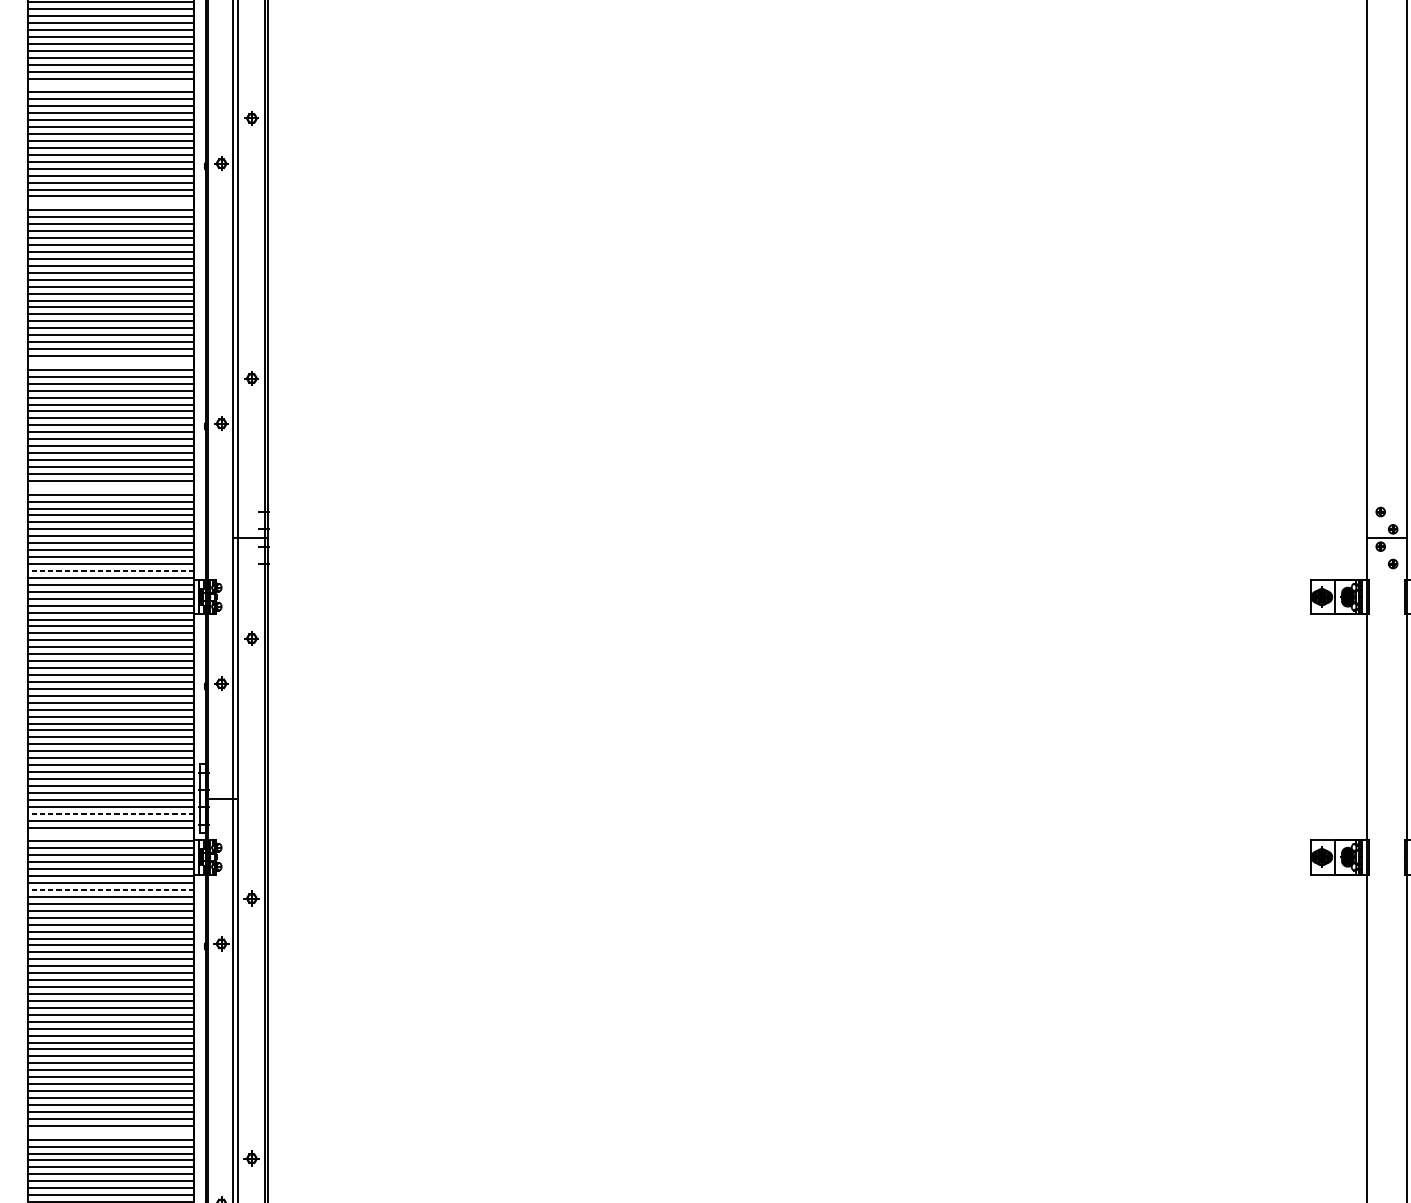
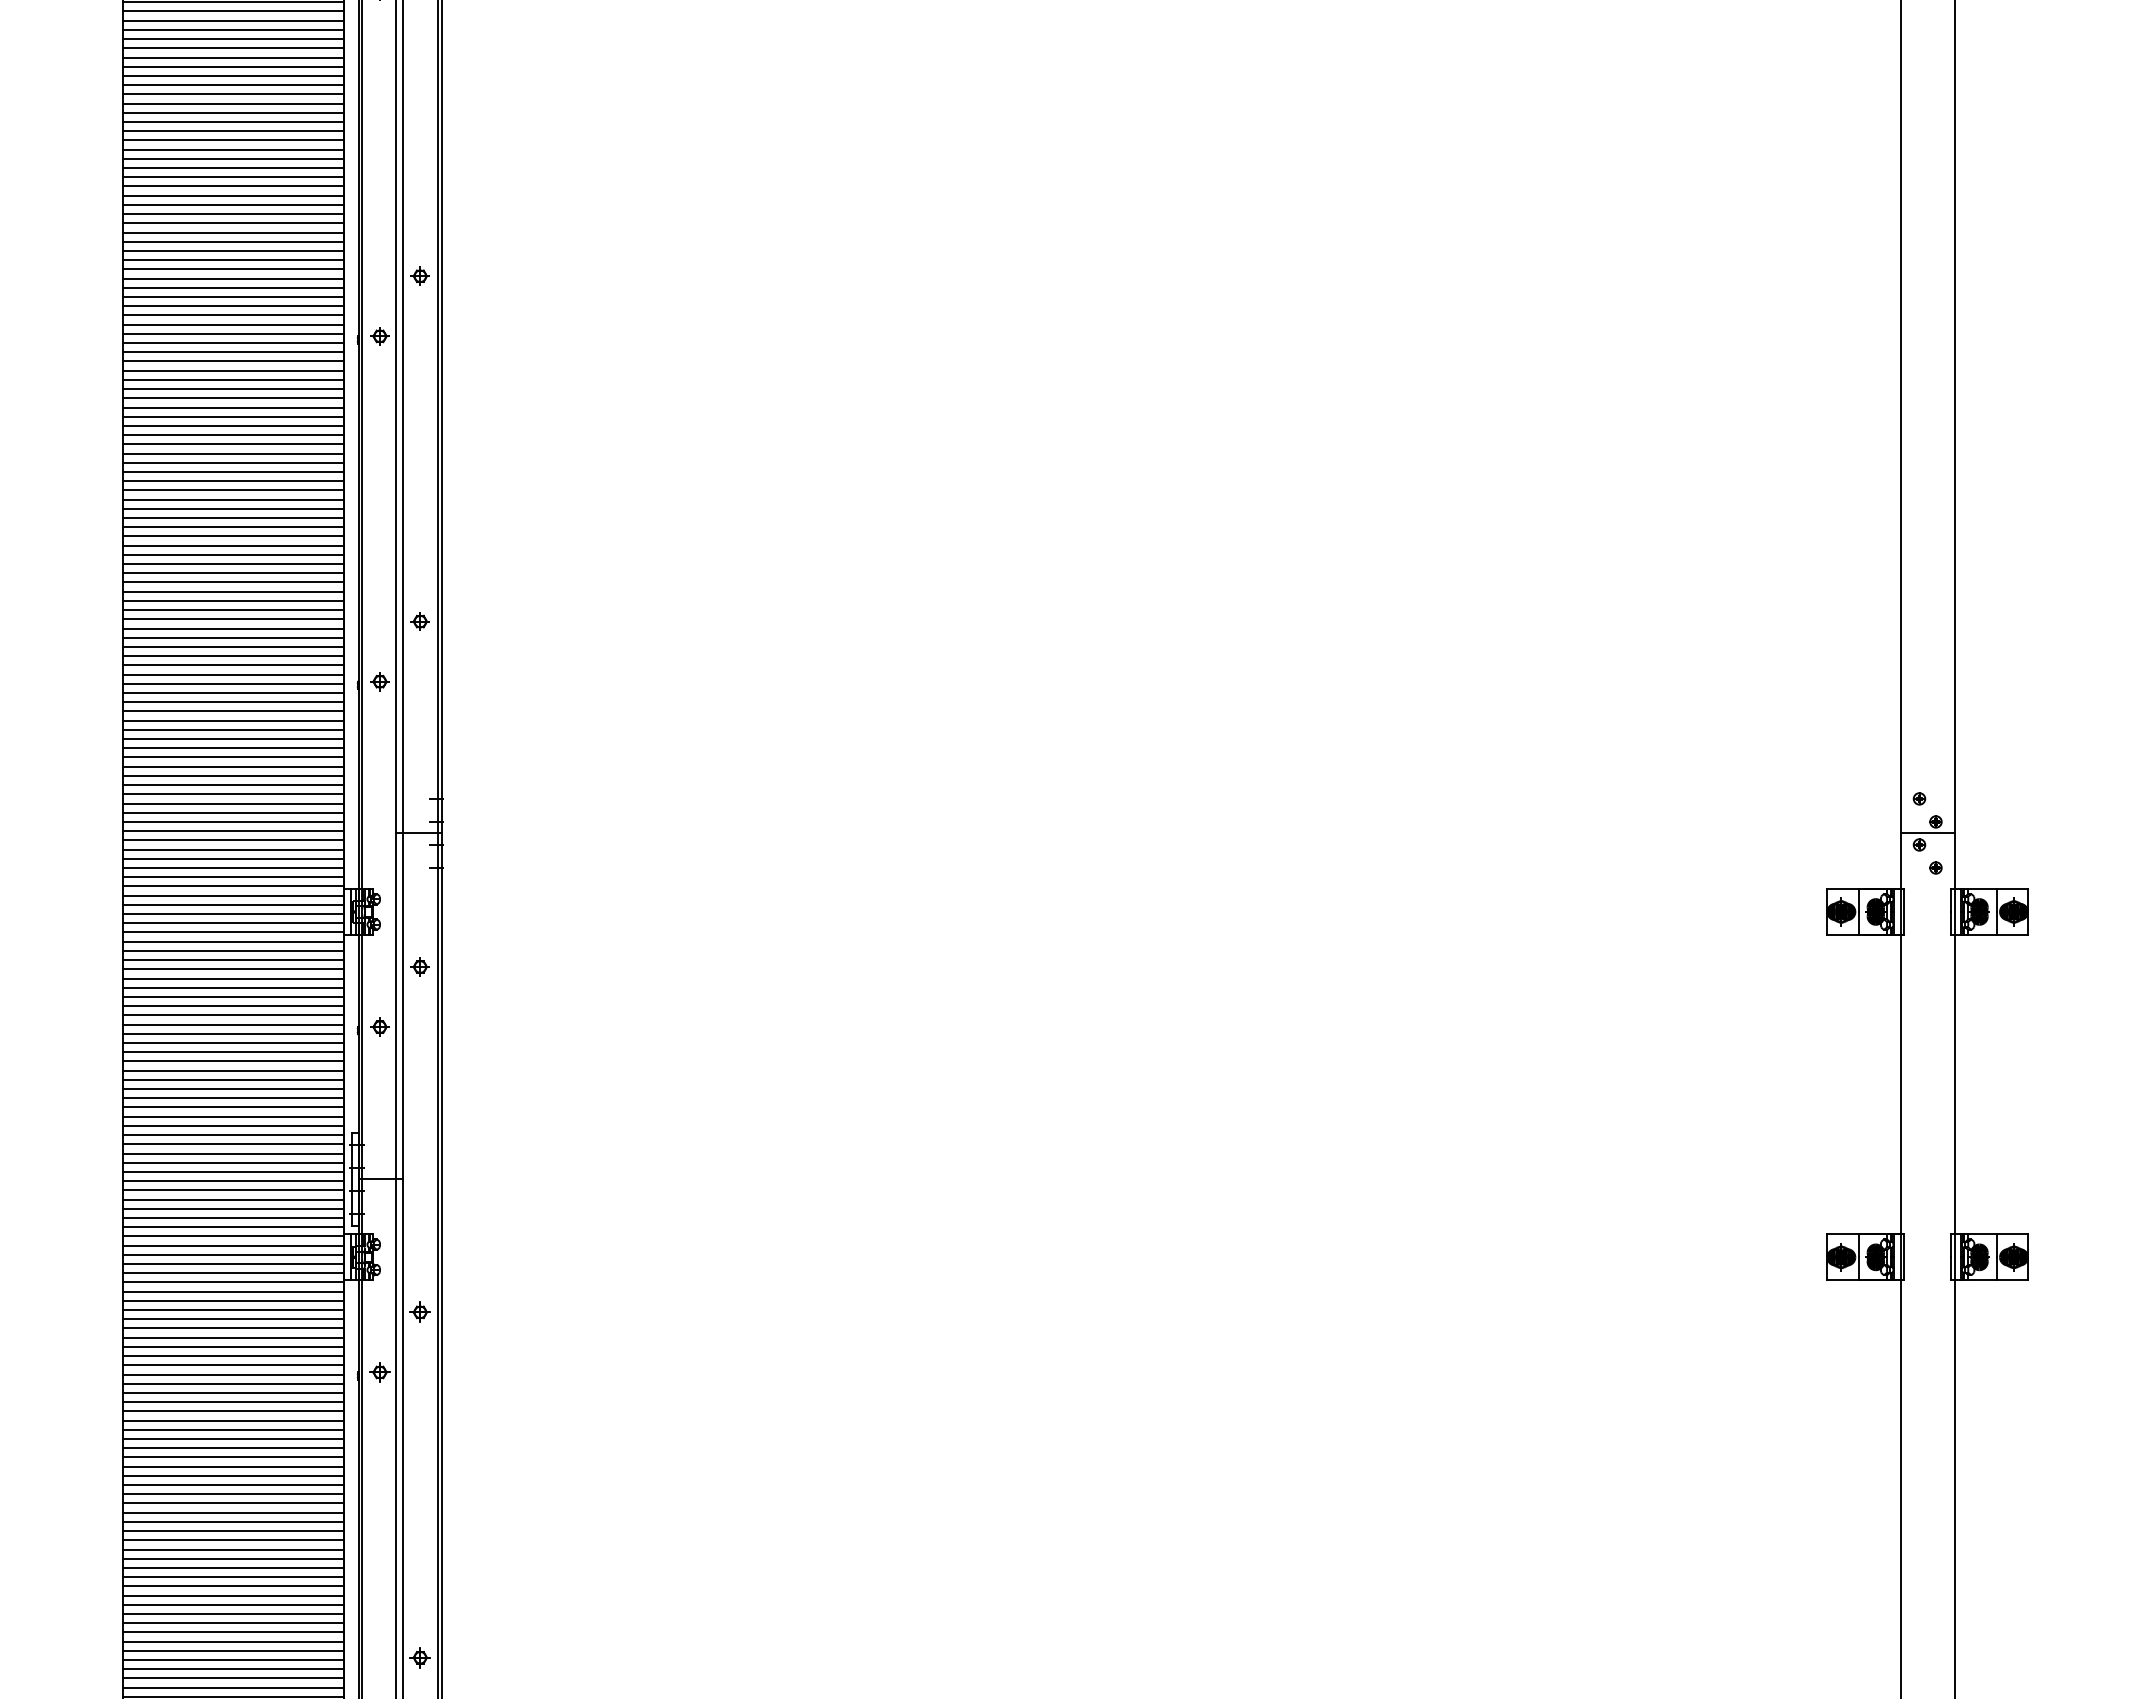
line: (111, 85) -> (233, 232), added
line: (111, 203) -> (233, 389), added
line: (111, 362) -> (233, 600), added
line: (111, 487) -> (233, 766), added
line: (110, 571) -> (232, 877), dashed -> solid
line: (110, 813) -> (232, 1199), dashed -> solid
line: (111, 834) -> (233, 1227), added
line: (110, 889) -> (232, 1300), dashed -> solid
line: (111, 1132) -> (233, 1623), added

